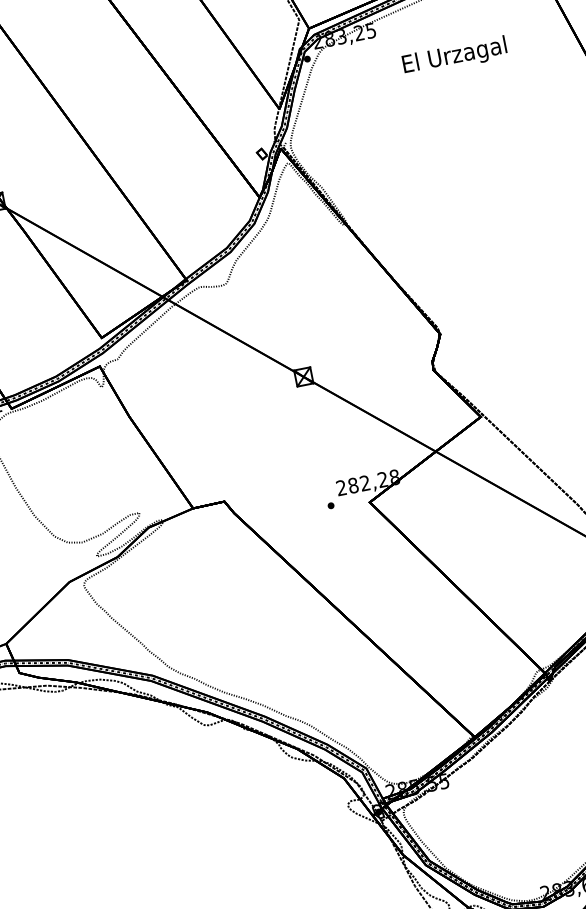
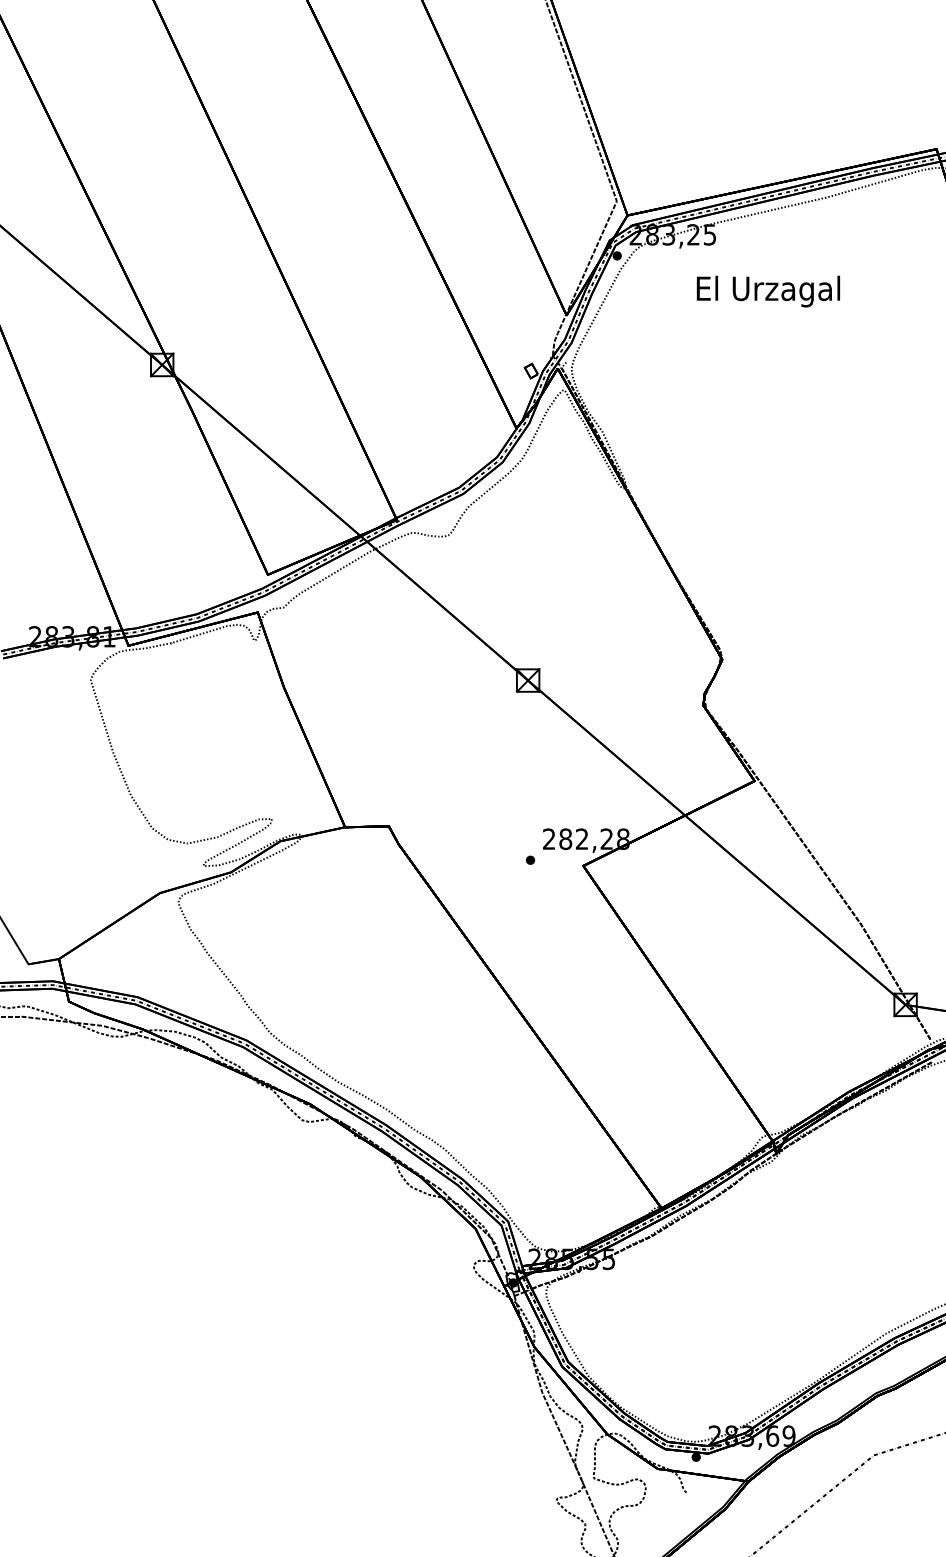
text: (454, 56) -> (767, 291), moved

